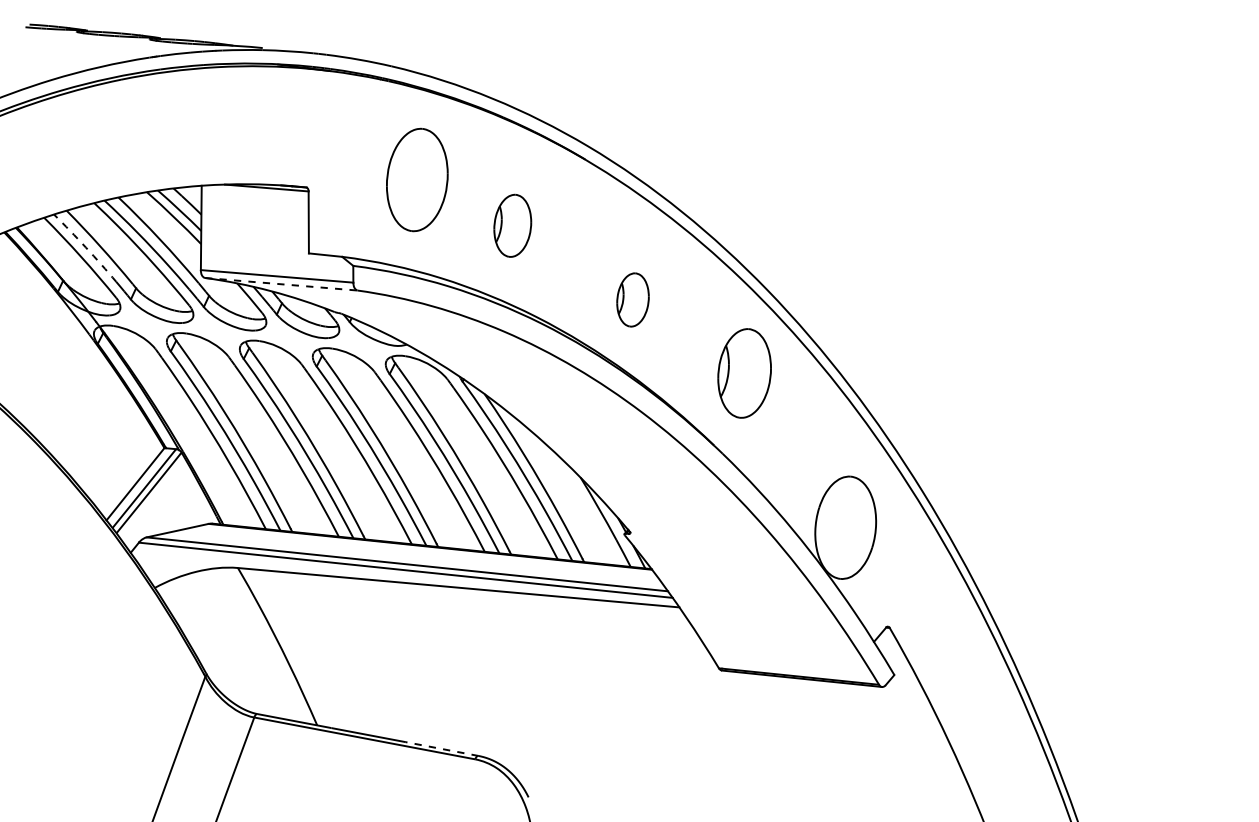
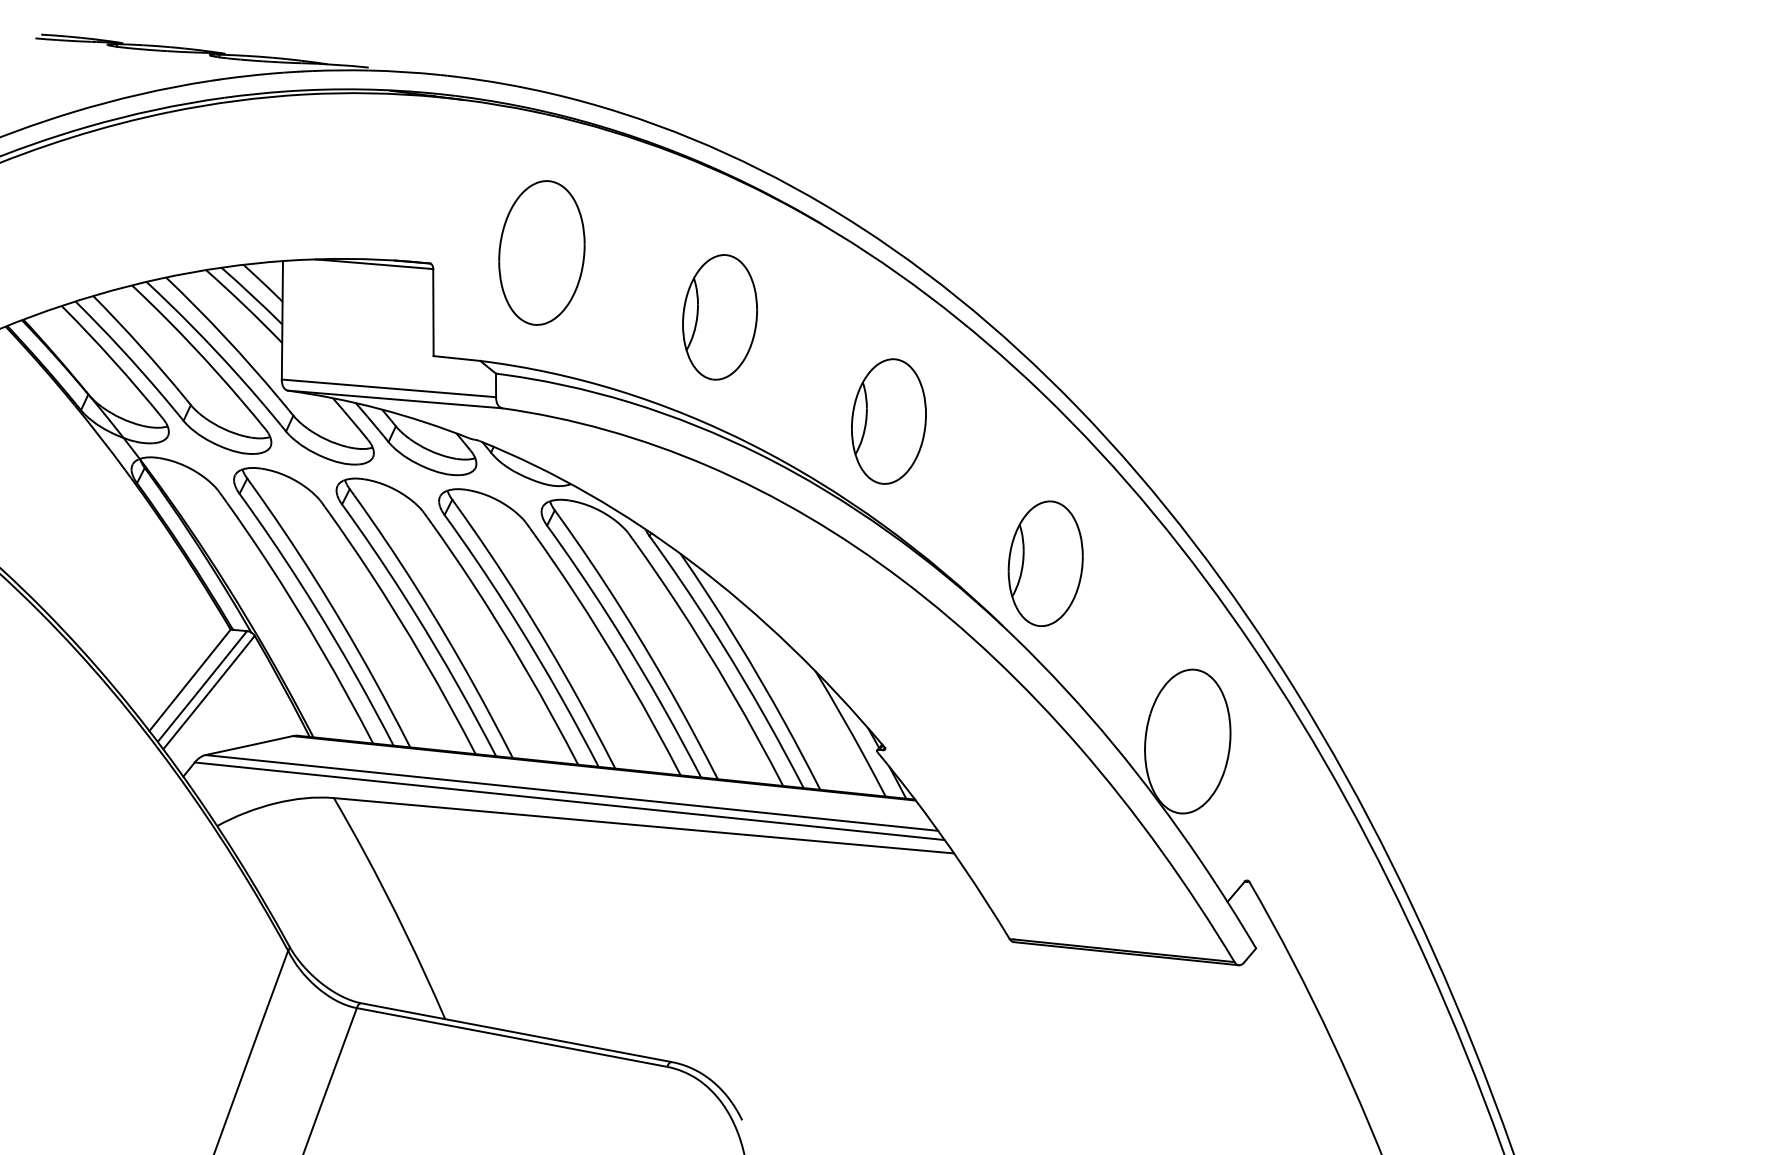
part: (417, 179) -> (541, 252), moved
part: (512, 225) -> (719, 317), size x1.43
arc: (86, 247) -> (120, 347), dashed -> solid
line: (281, 284) -> (394, 399), dashed -> solid
part: (632, 299) -> (888, 421), size x1.67
part: (744, 373) -> (1045, 563), moved
line: (442, 749) -> (621, 1052), dashed -> solid

